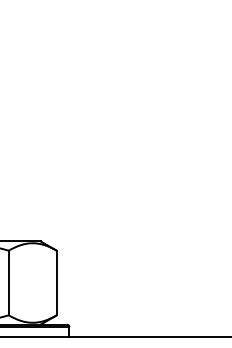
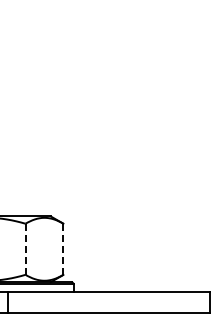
line: (8, 283) -> (25, 249), solid -> dashed
line: (56, 283) -> (63, 249), solid -> dashed

